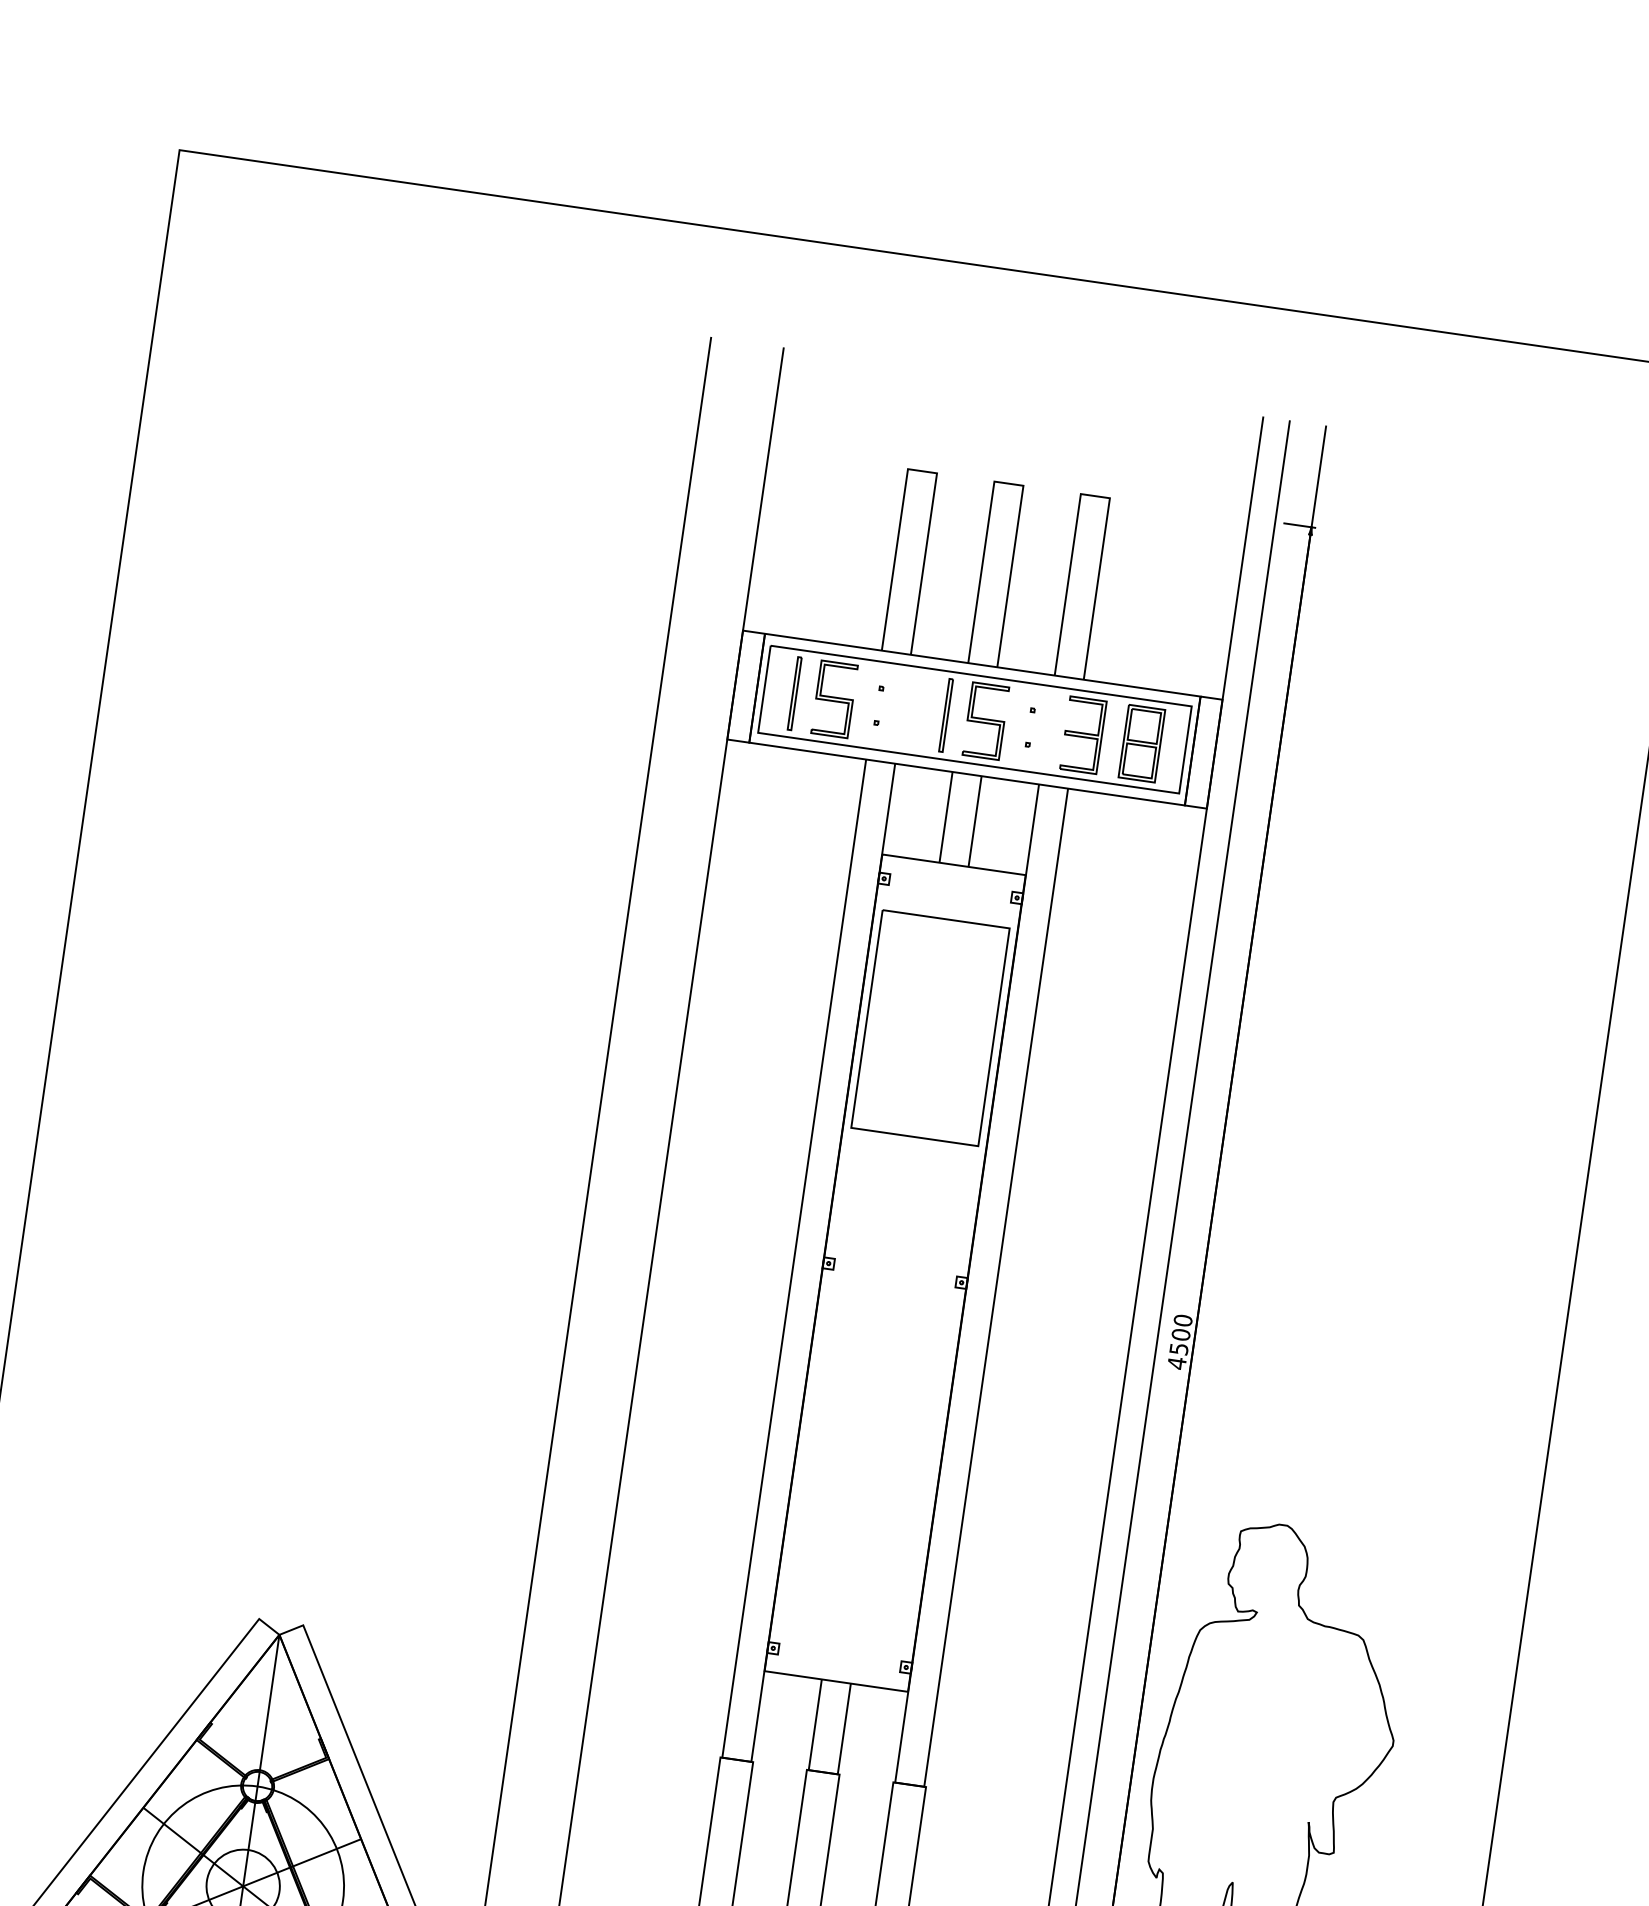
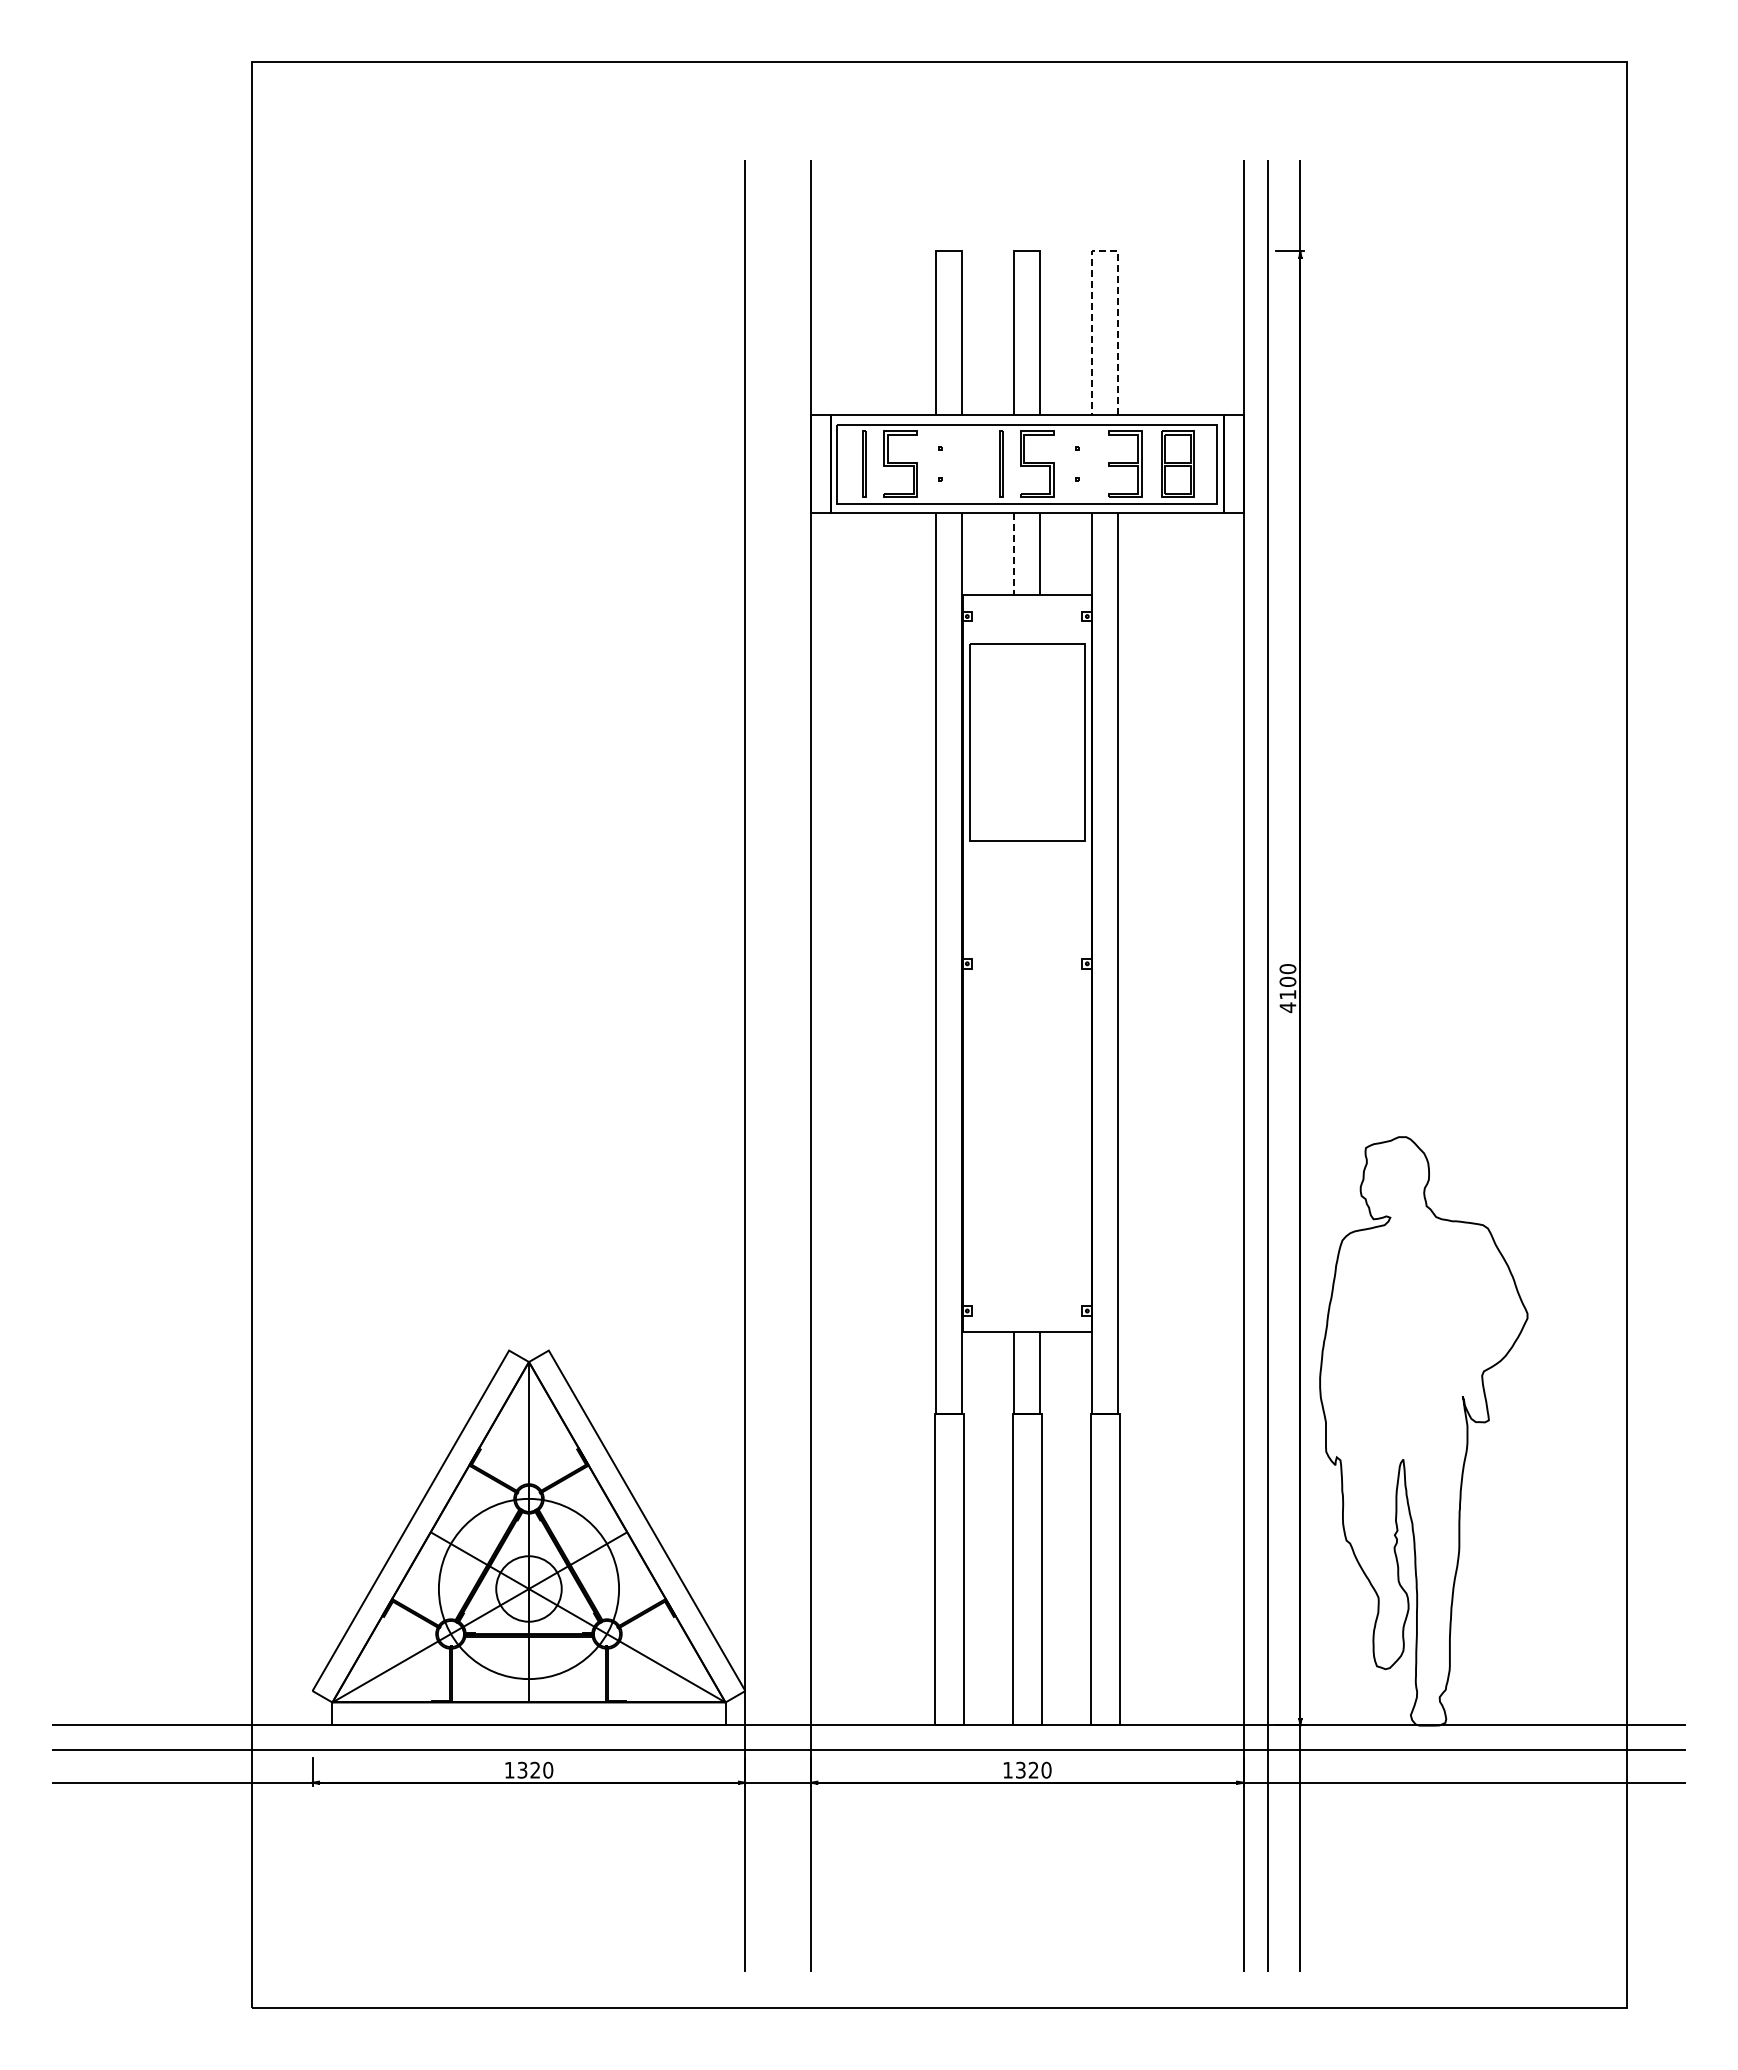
line: (1094, 496) -> (1104, 251), solid -> dashed
line: (946, 817) -> (1014, 554), solid -> dashed
text: (1178, 1348) -> (1287, 994), 4500 -> 4100

